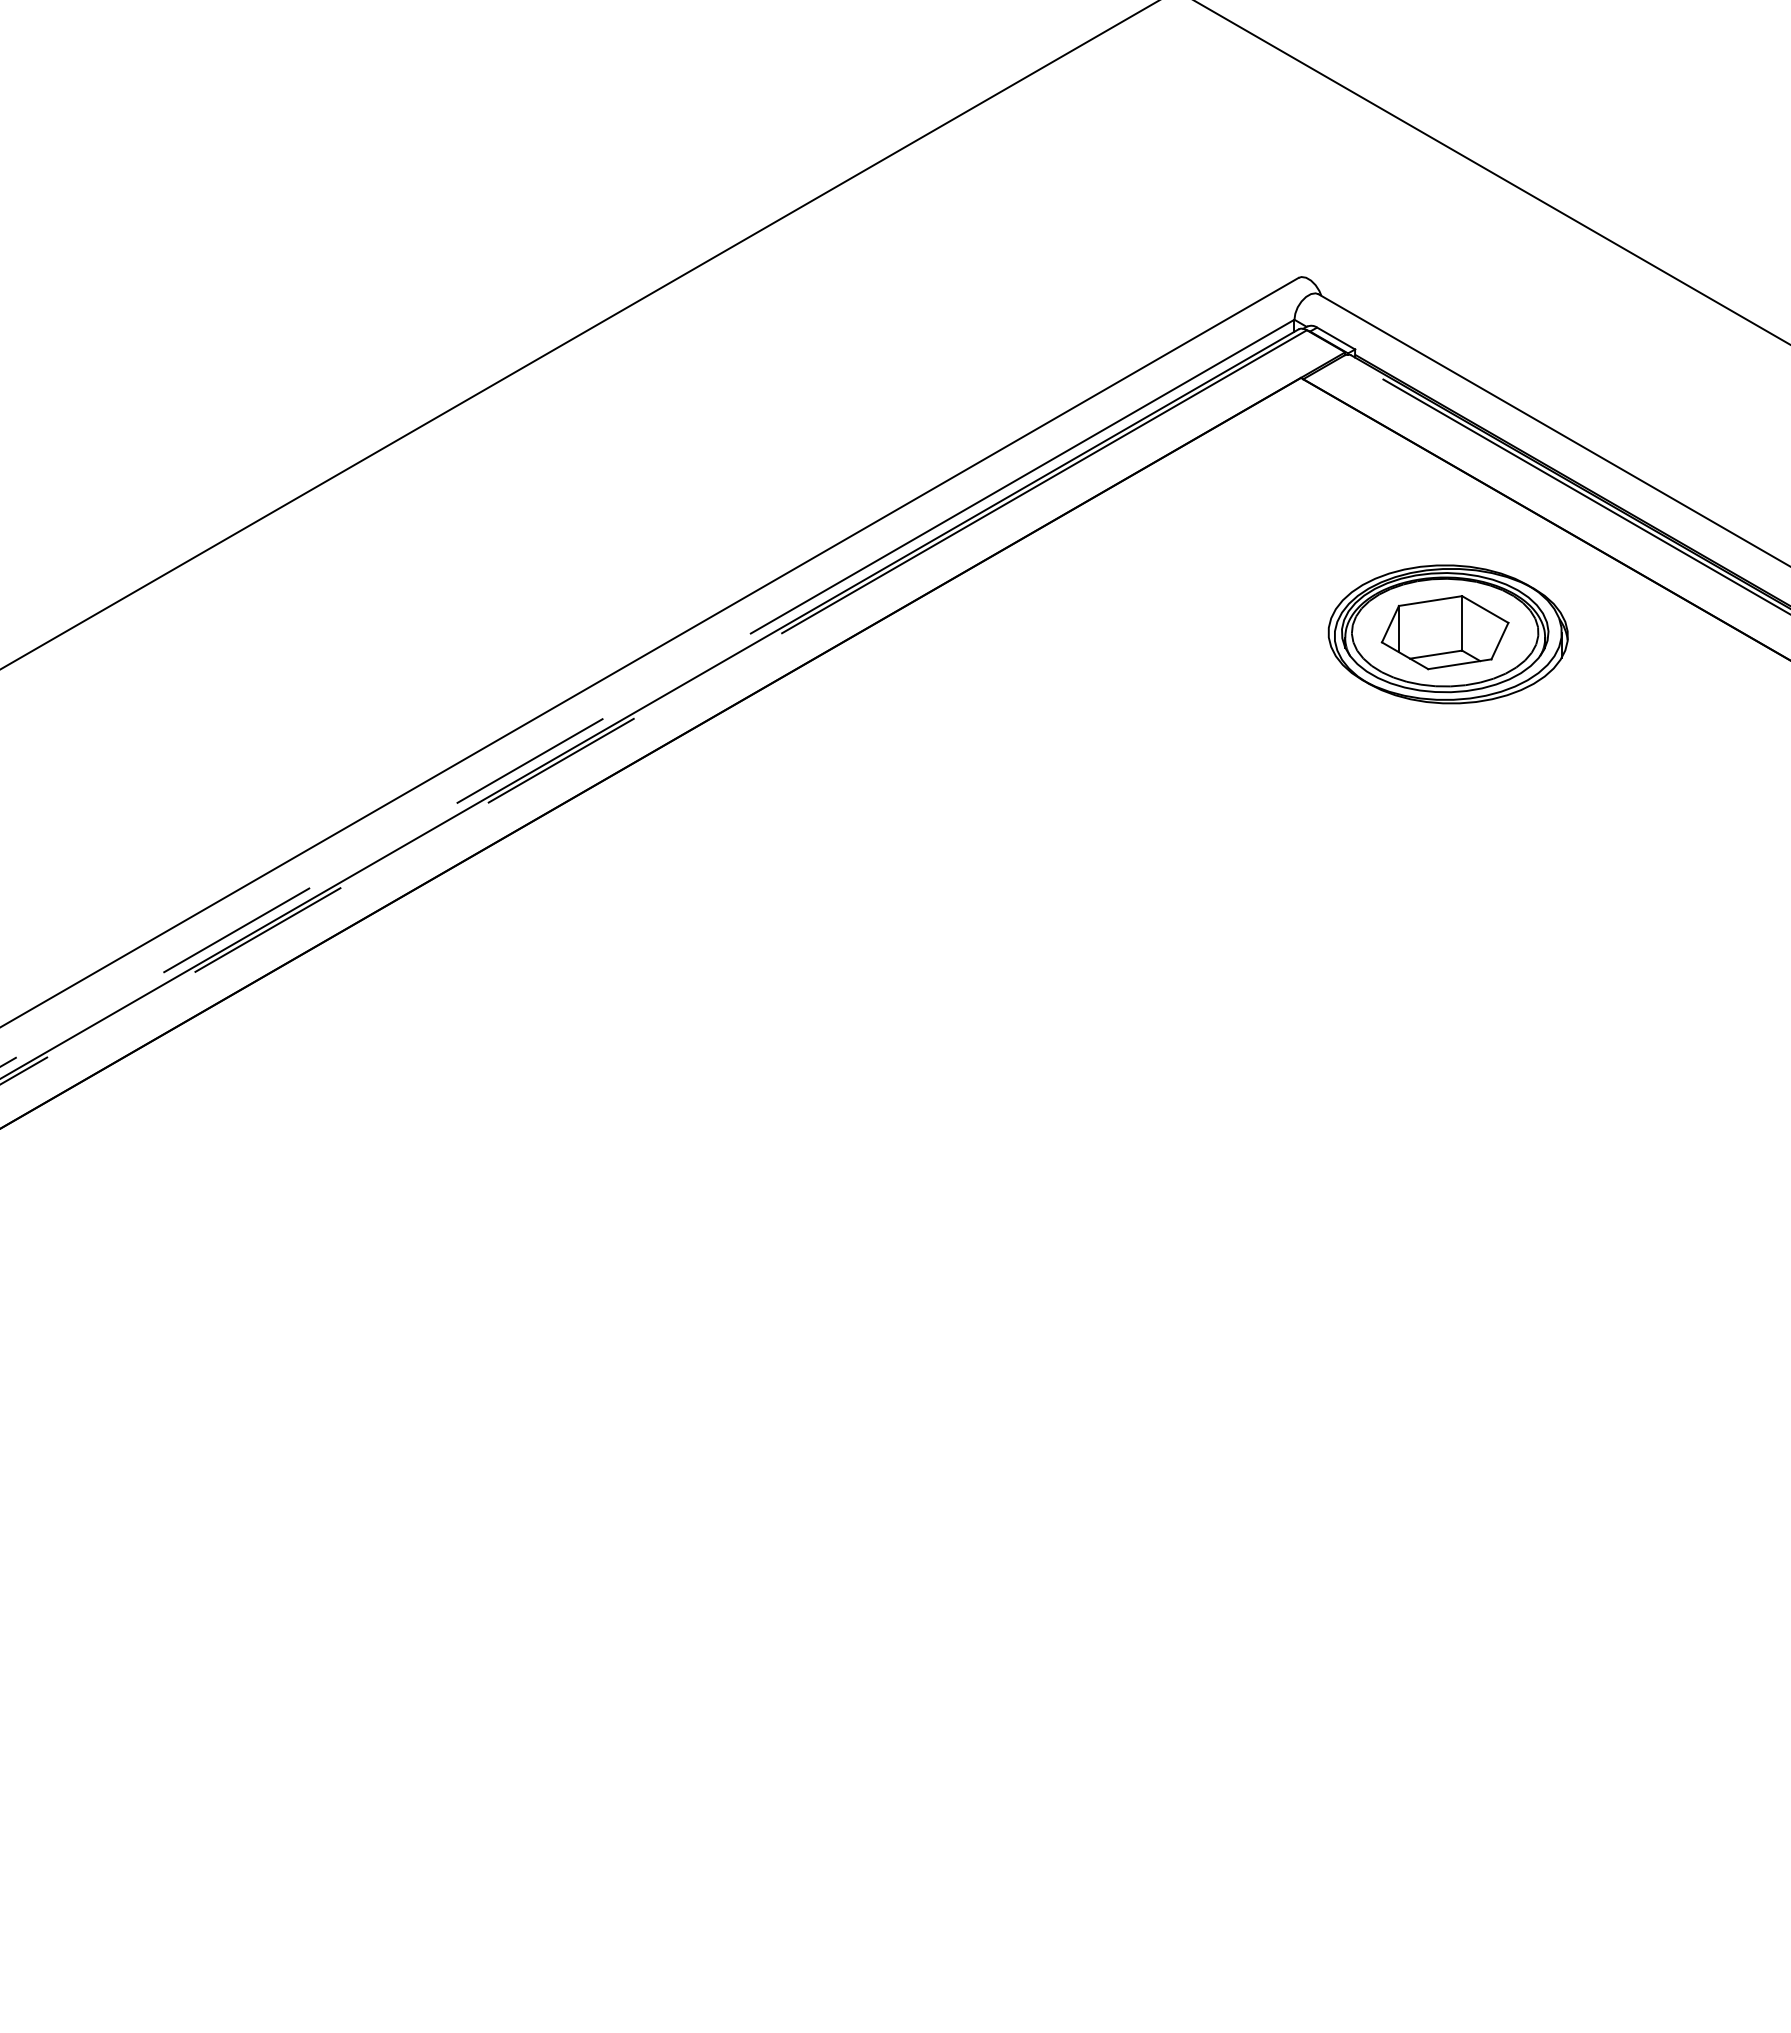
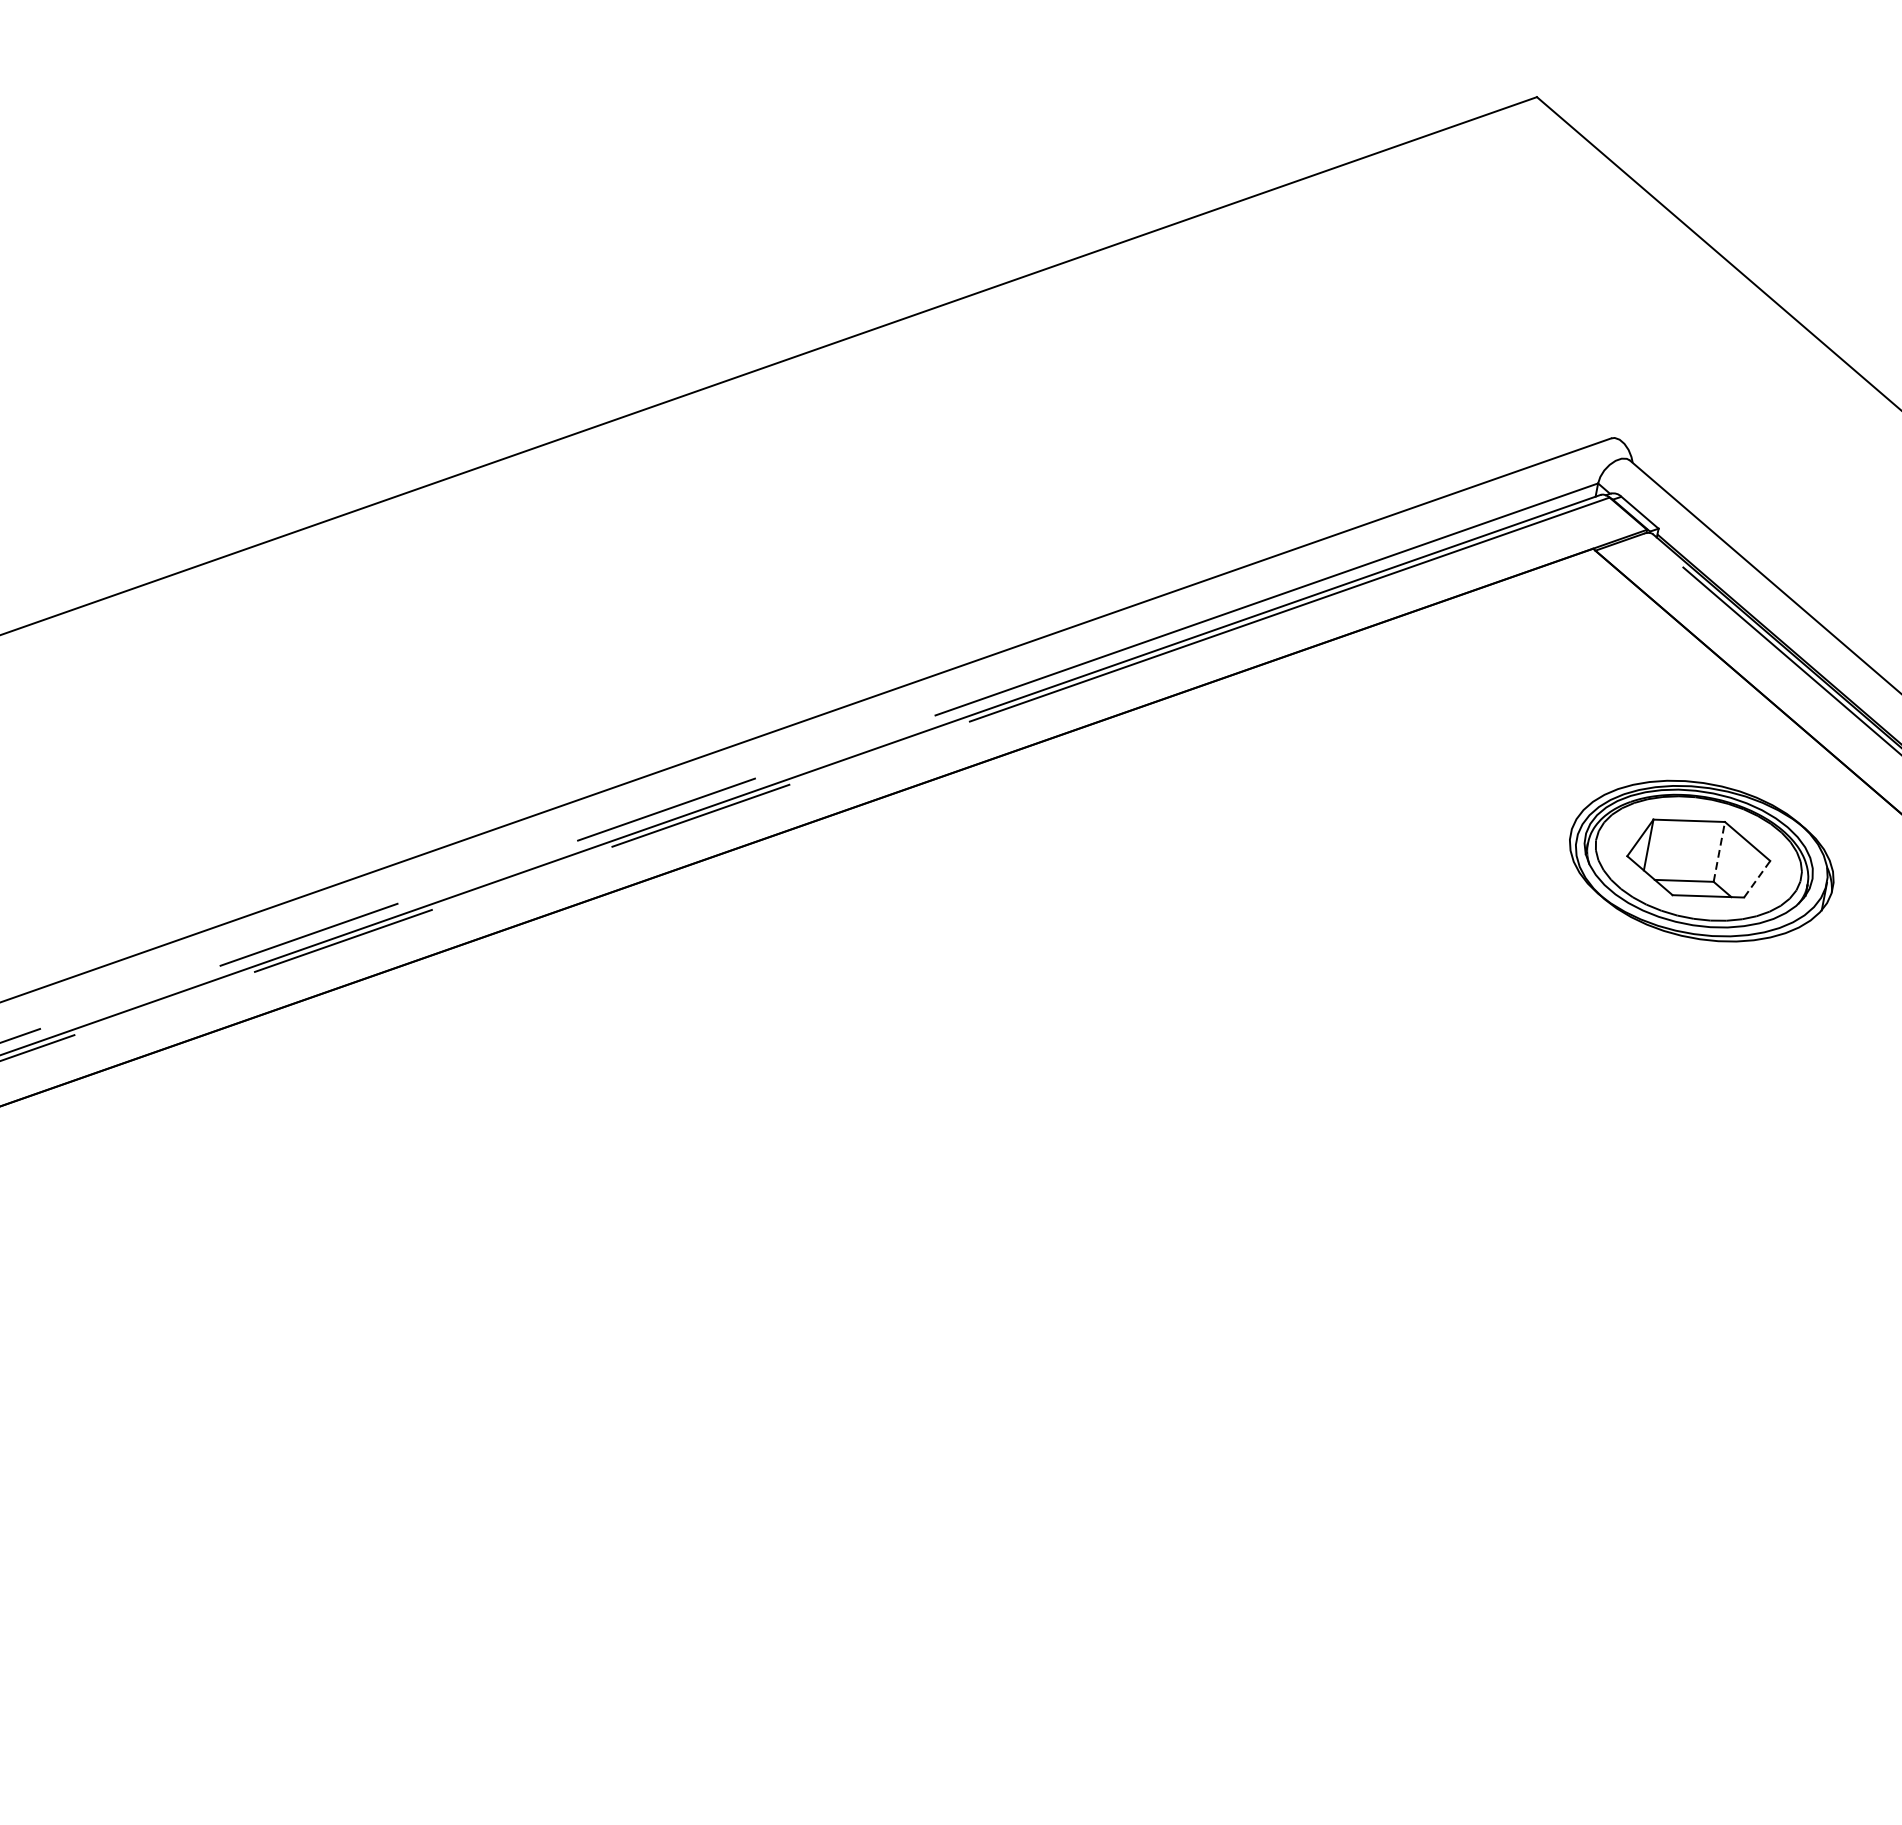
line: (1462, 622) -> (1719, 851), solid -> dashed
line: (1500, 640) -> (1757, 878), solid -> dashed

